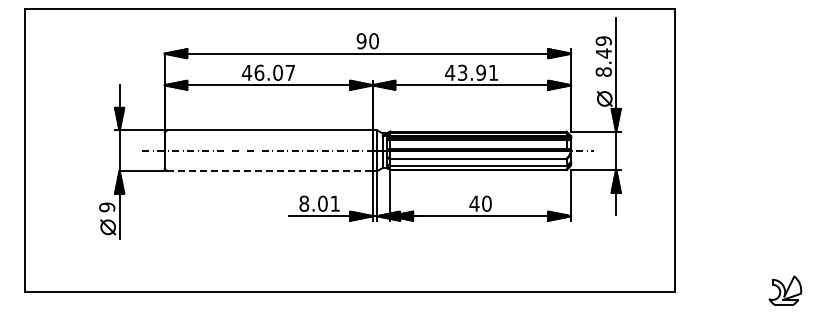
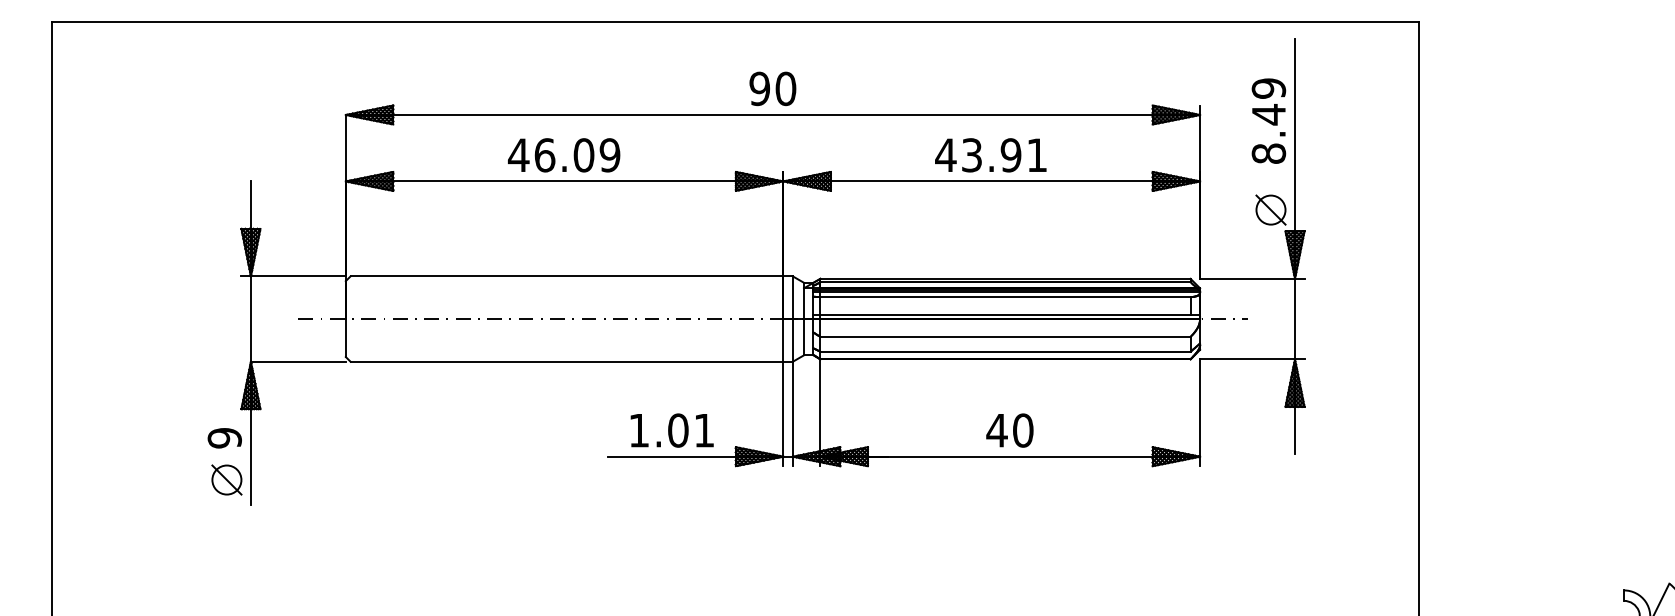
text: (290, 72) -> (610, 154), 46.07 -> 46.09
line: (269, 171) -> (566, 362), dashed -> solid
text: (304, 203) -> (639, 429), 8.01 -> 1.01

